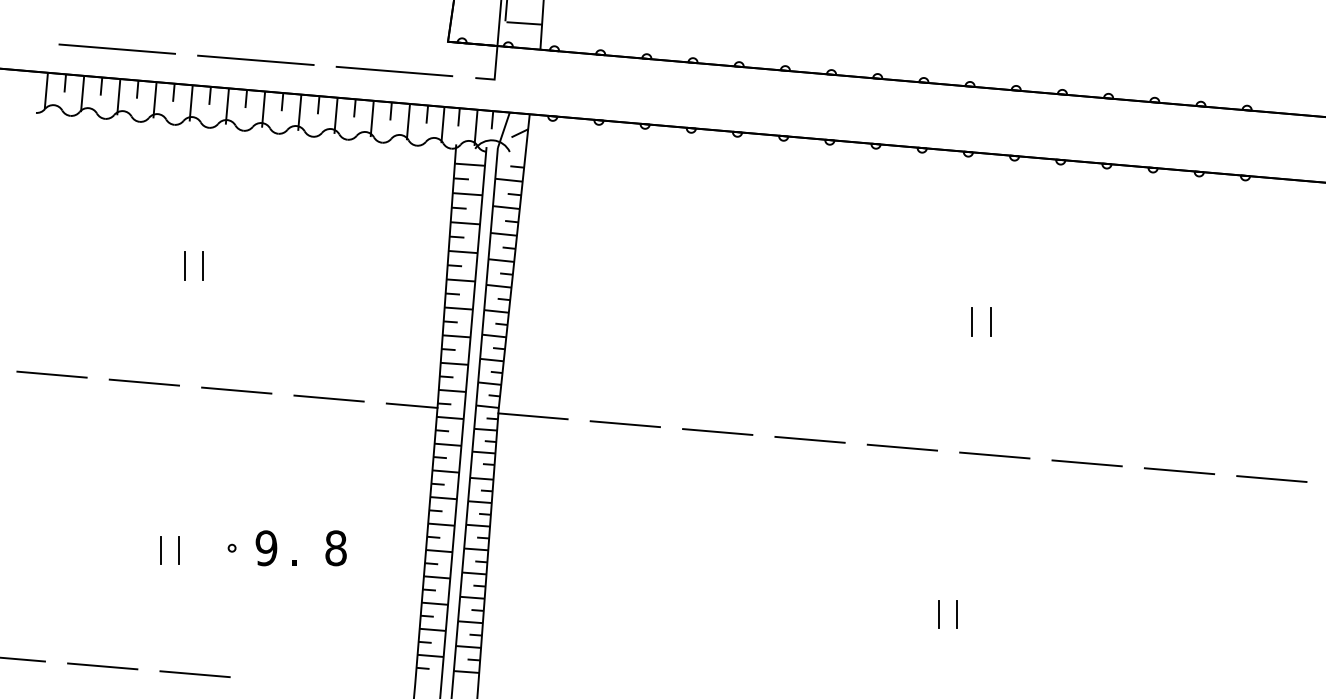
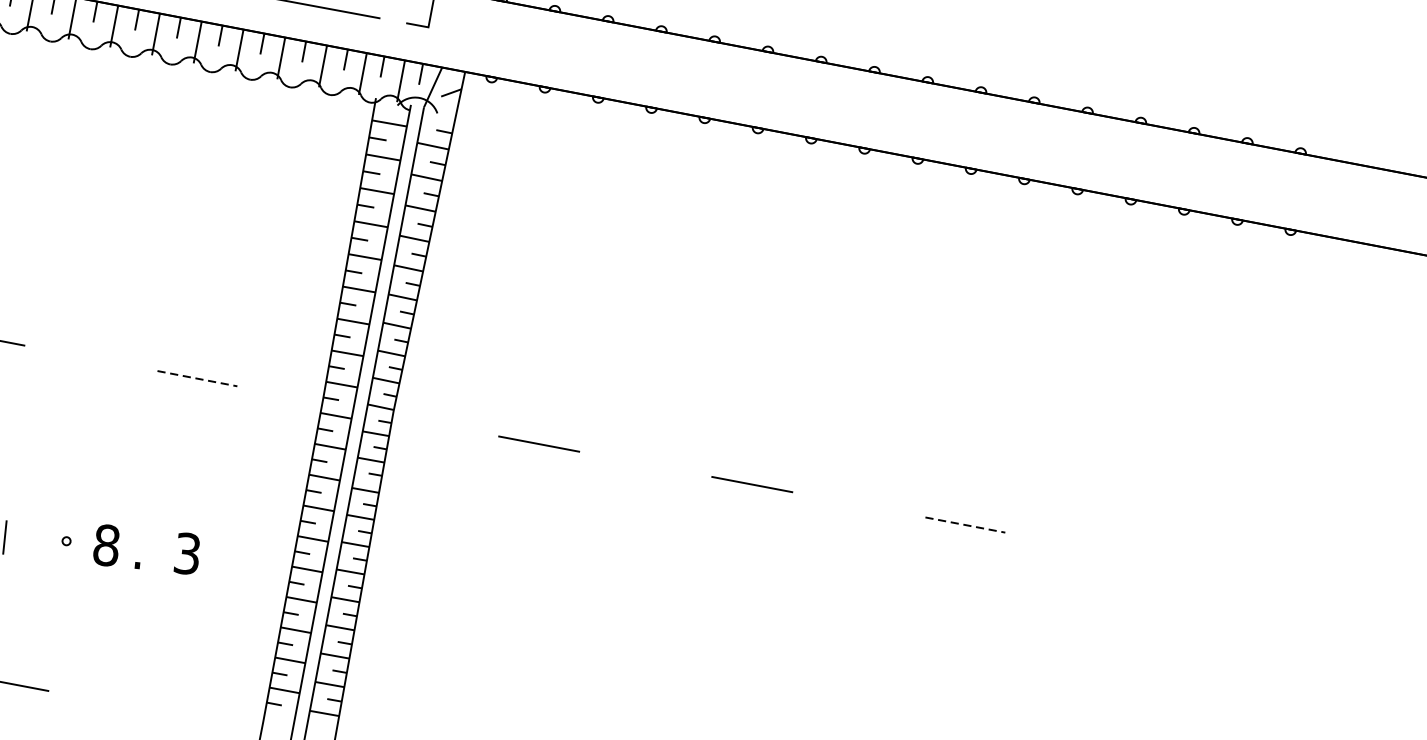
line: (184, 265) -> (45, 206), removed
line: (203, 265) -> (67, 208), removed
line: (972, 321) -> (955, 366), removed
line: (990, 321) -> (976, 368), removed
line: (236, 390) -> (90, 358), removed
line: (329, 398) -> (197, 378), solid -> dashed
line: (411, 405) -> (292, 396), removed
line: (532, 416) -> (432, 424), removed
line: (717, 431) -> (645, 463), removed
line: (902, 447) -> (858, 504), removed
line: (994, 455) -> (965, 524), solid -> dashed
line: (1086, 463) -> (1071, 545), removed
line: (1179, 471) -> (1178, 565), removed
line: (1271, 478) -> (1284, 585), removed
text: (266, 548) -> (106, 545), 9 -> 8
text: (335, 548) -> (186, 553), 8 -> 3
line: (938, 614) -> (880, 703), removed
line: (956, 614) -> (901, 705), removed

